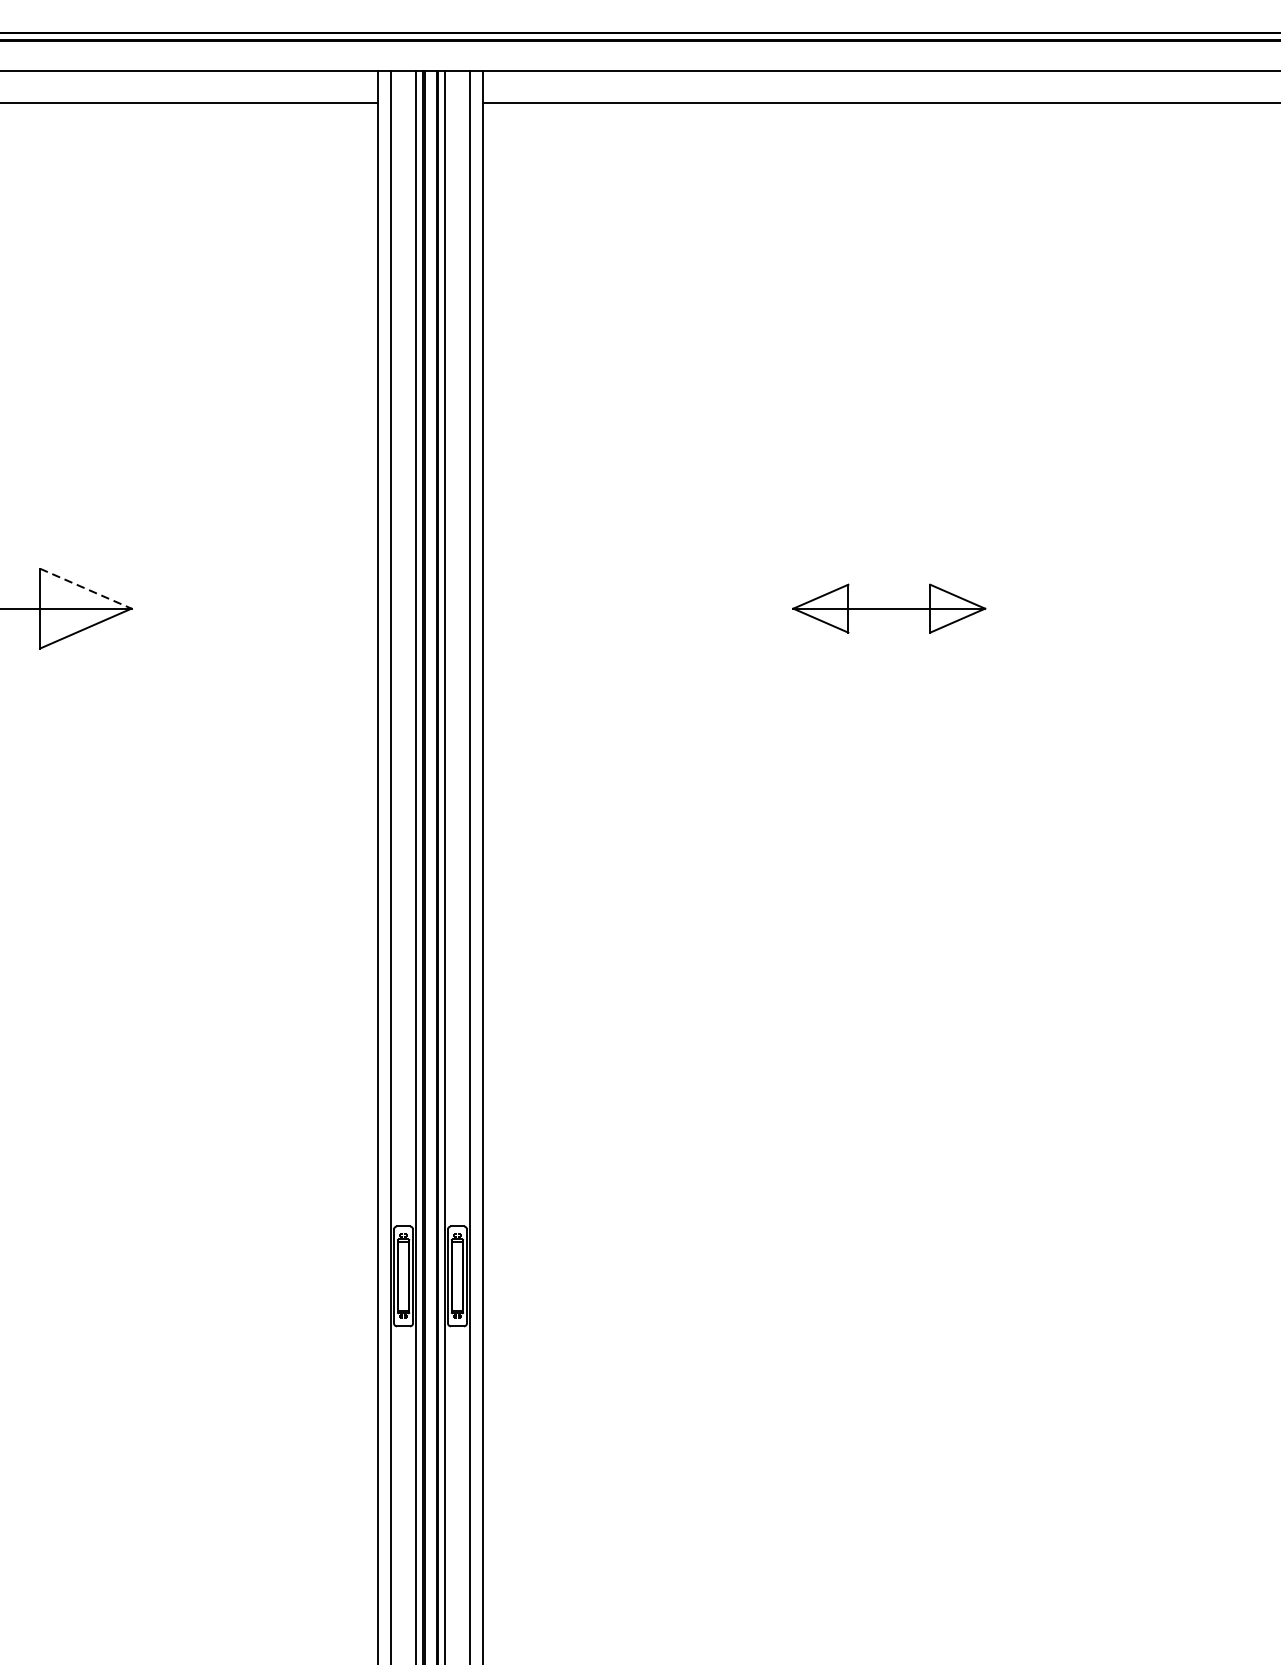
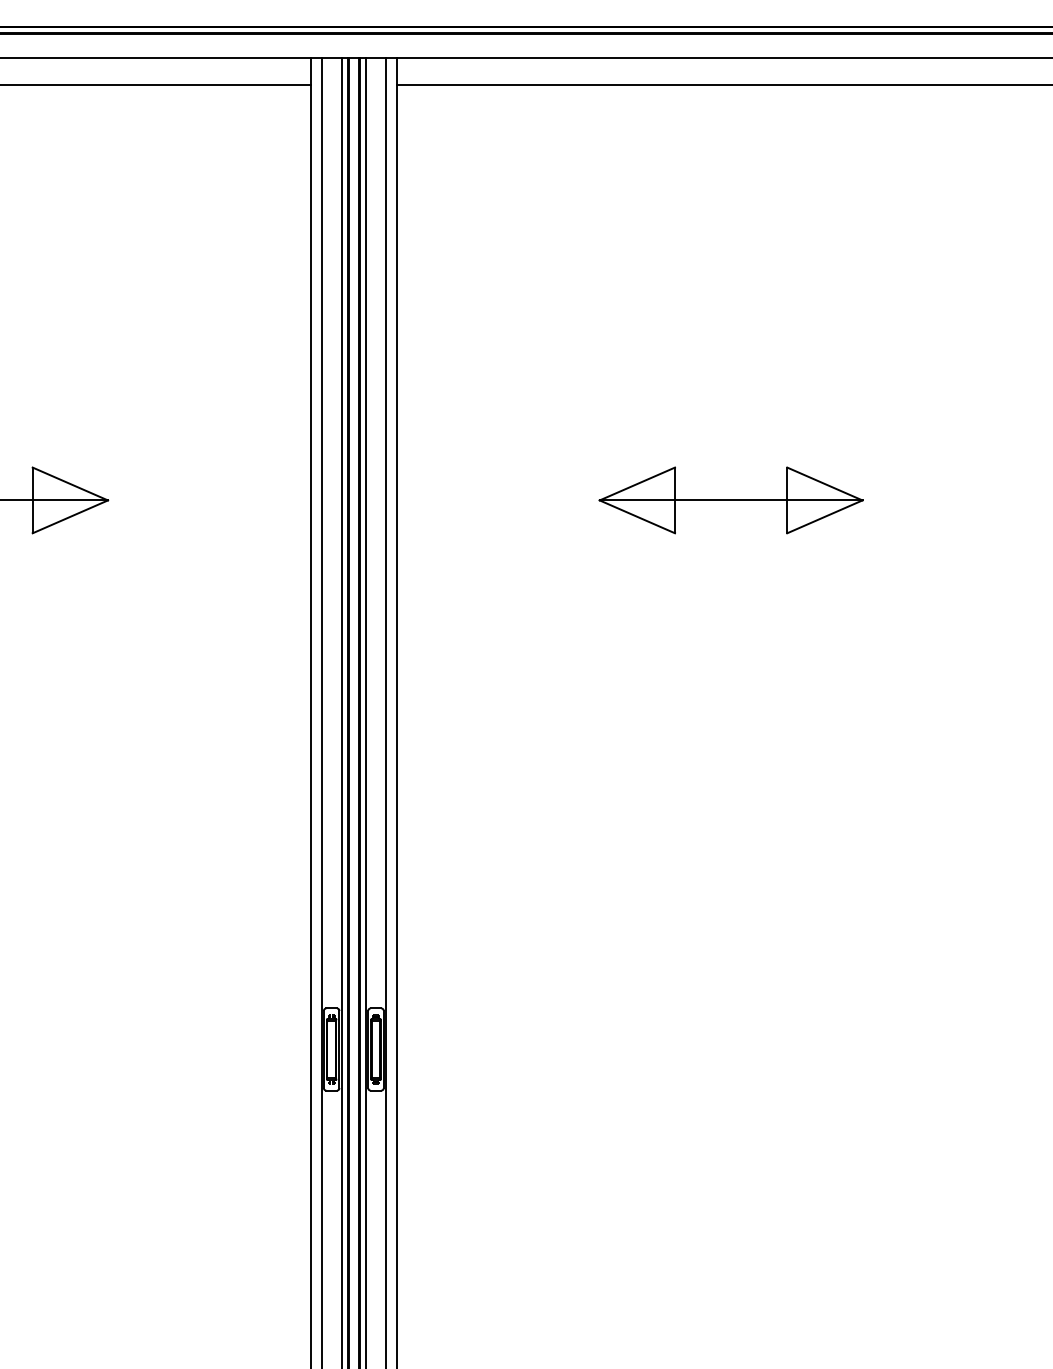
line: (85, 589) -> (70, 484), dashed -> solid
part: (888, 608) -> (730, 500), size x1.67

